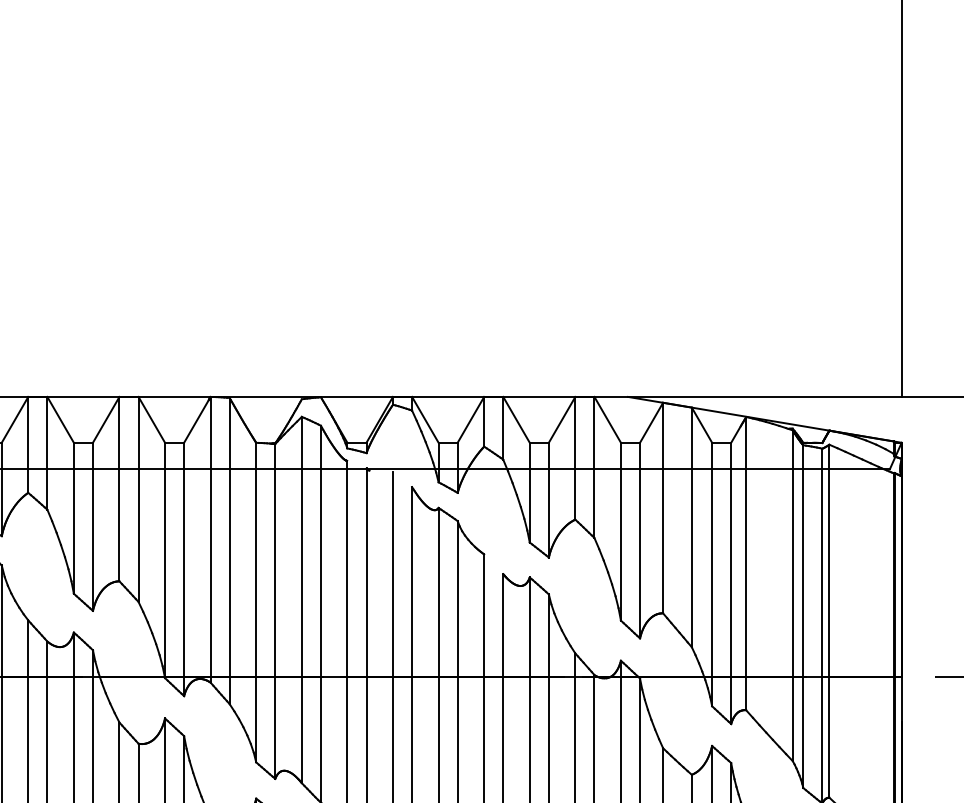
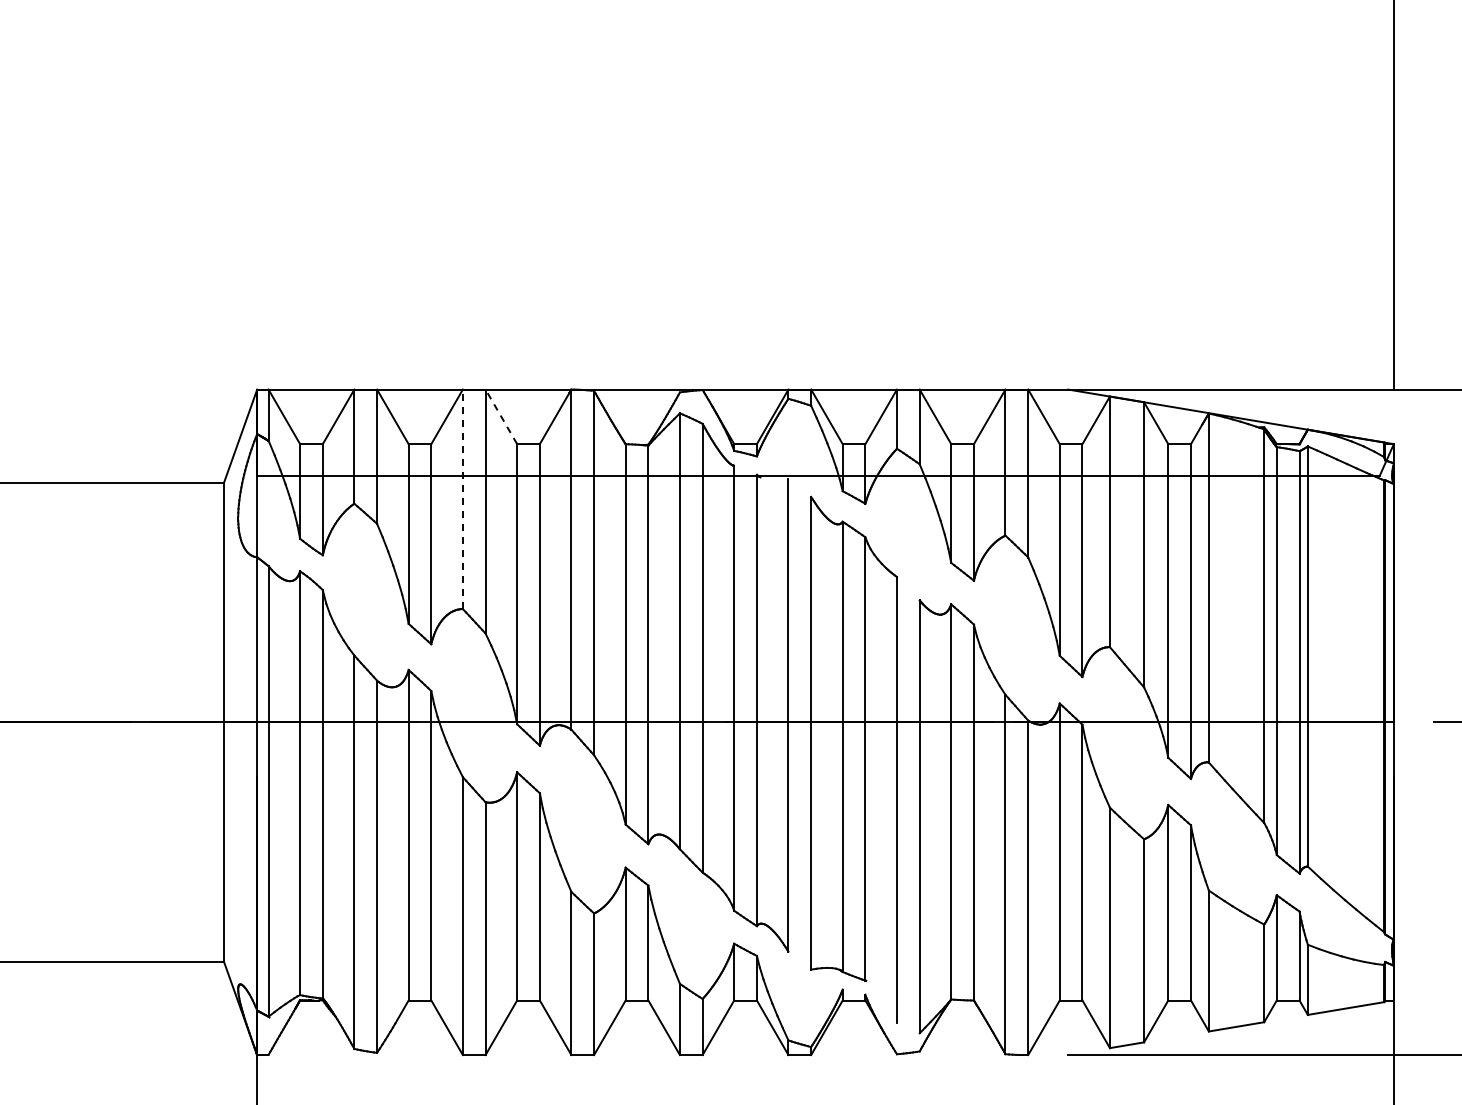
line: (151, 419) -> (501, 416), solid -> dashed
line: (119, 489) -> (462, 499), solid -> dashed

